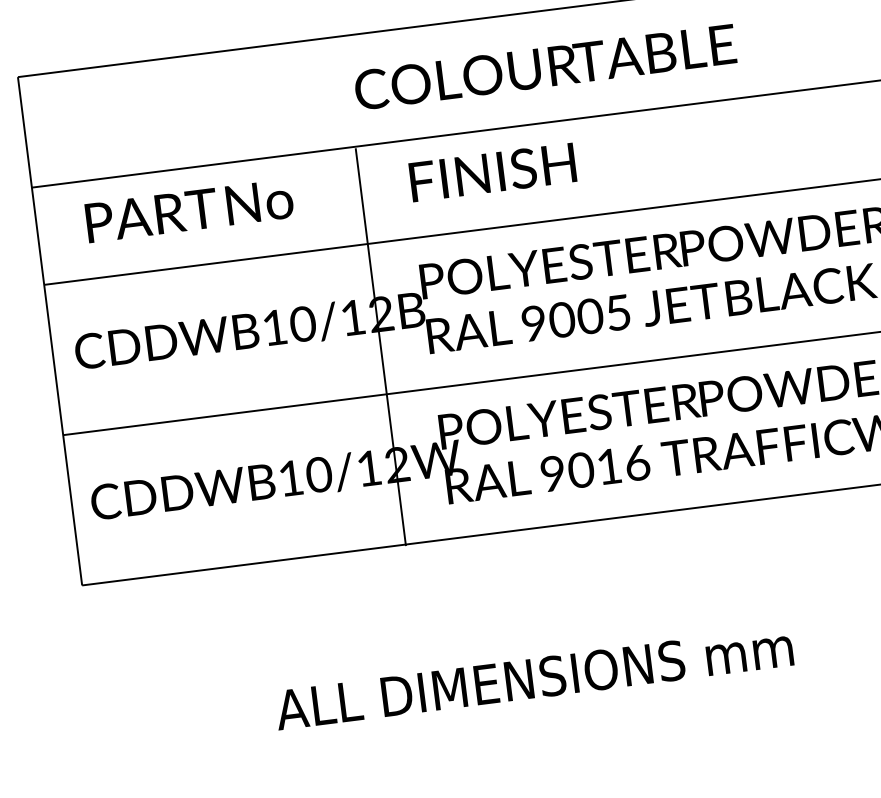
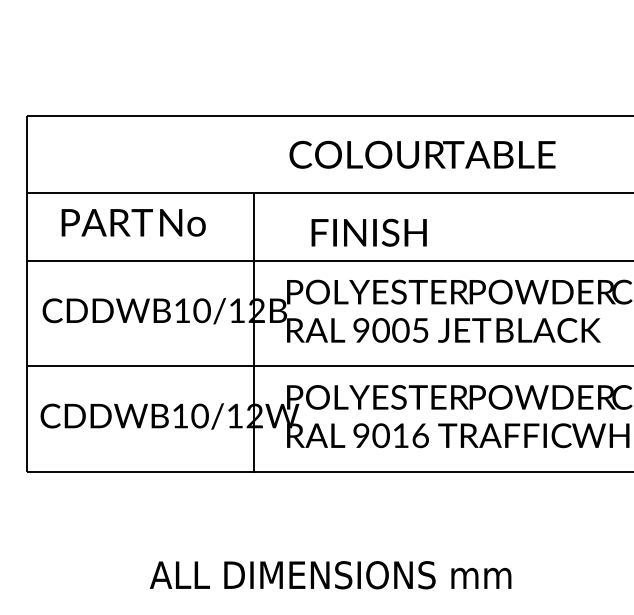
text: (545, 66) -> (422, 154), moved
text: (491, 172) -> (368, 232), moved

